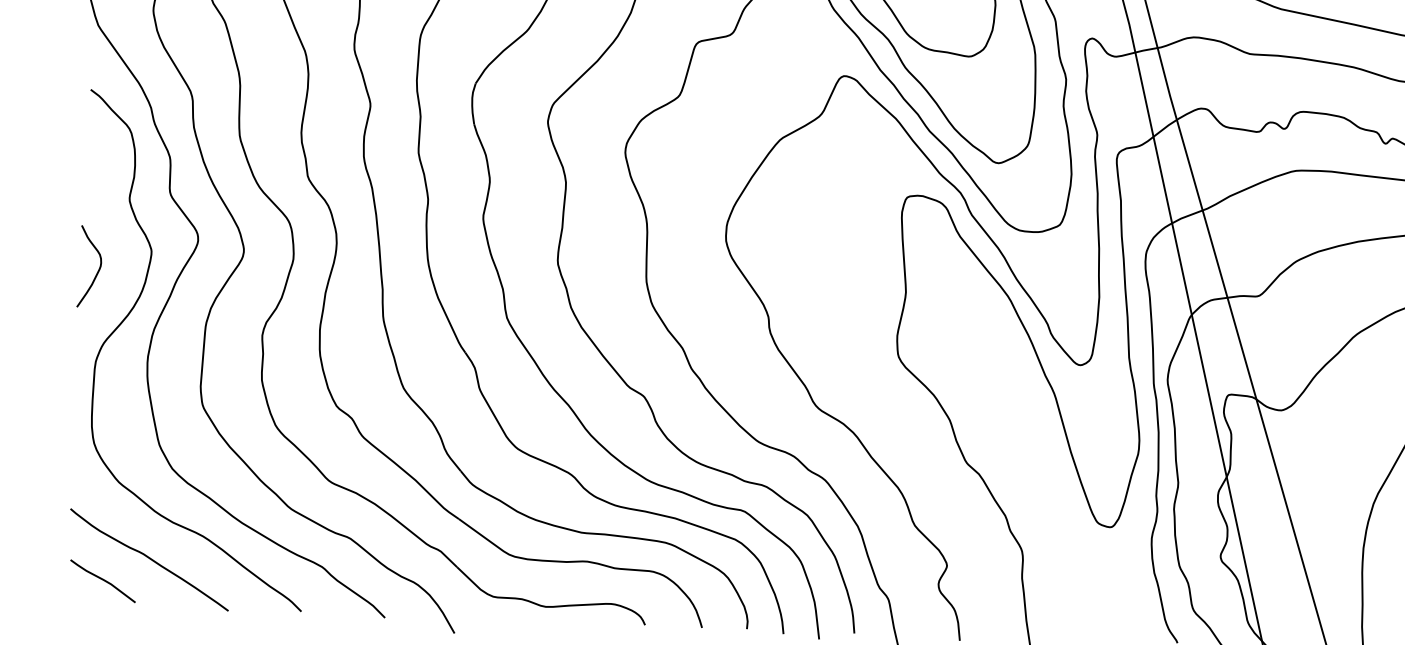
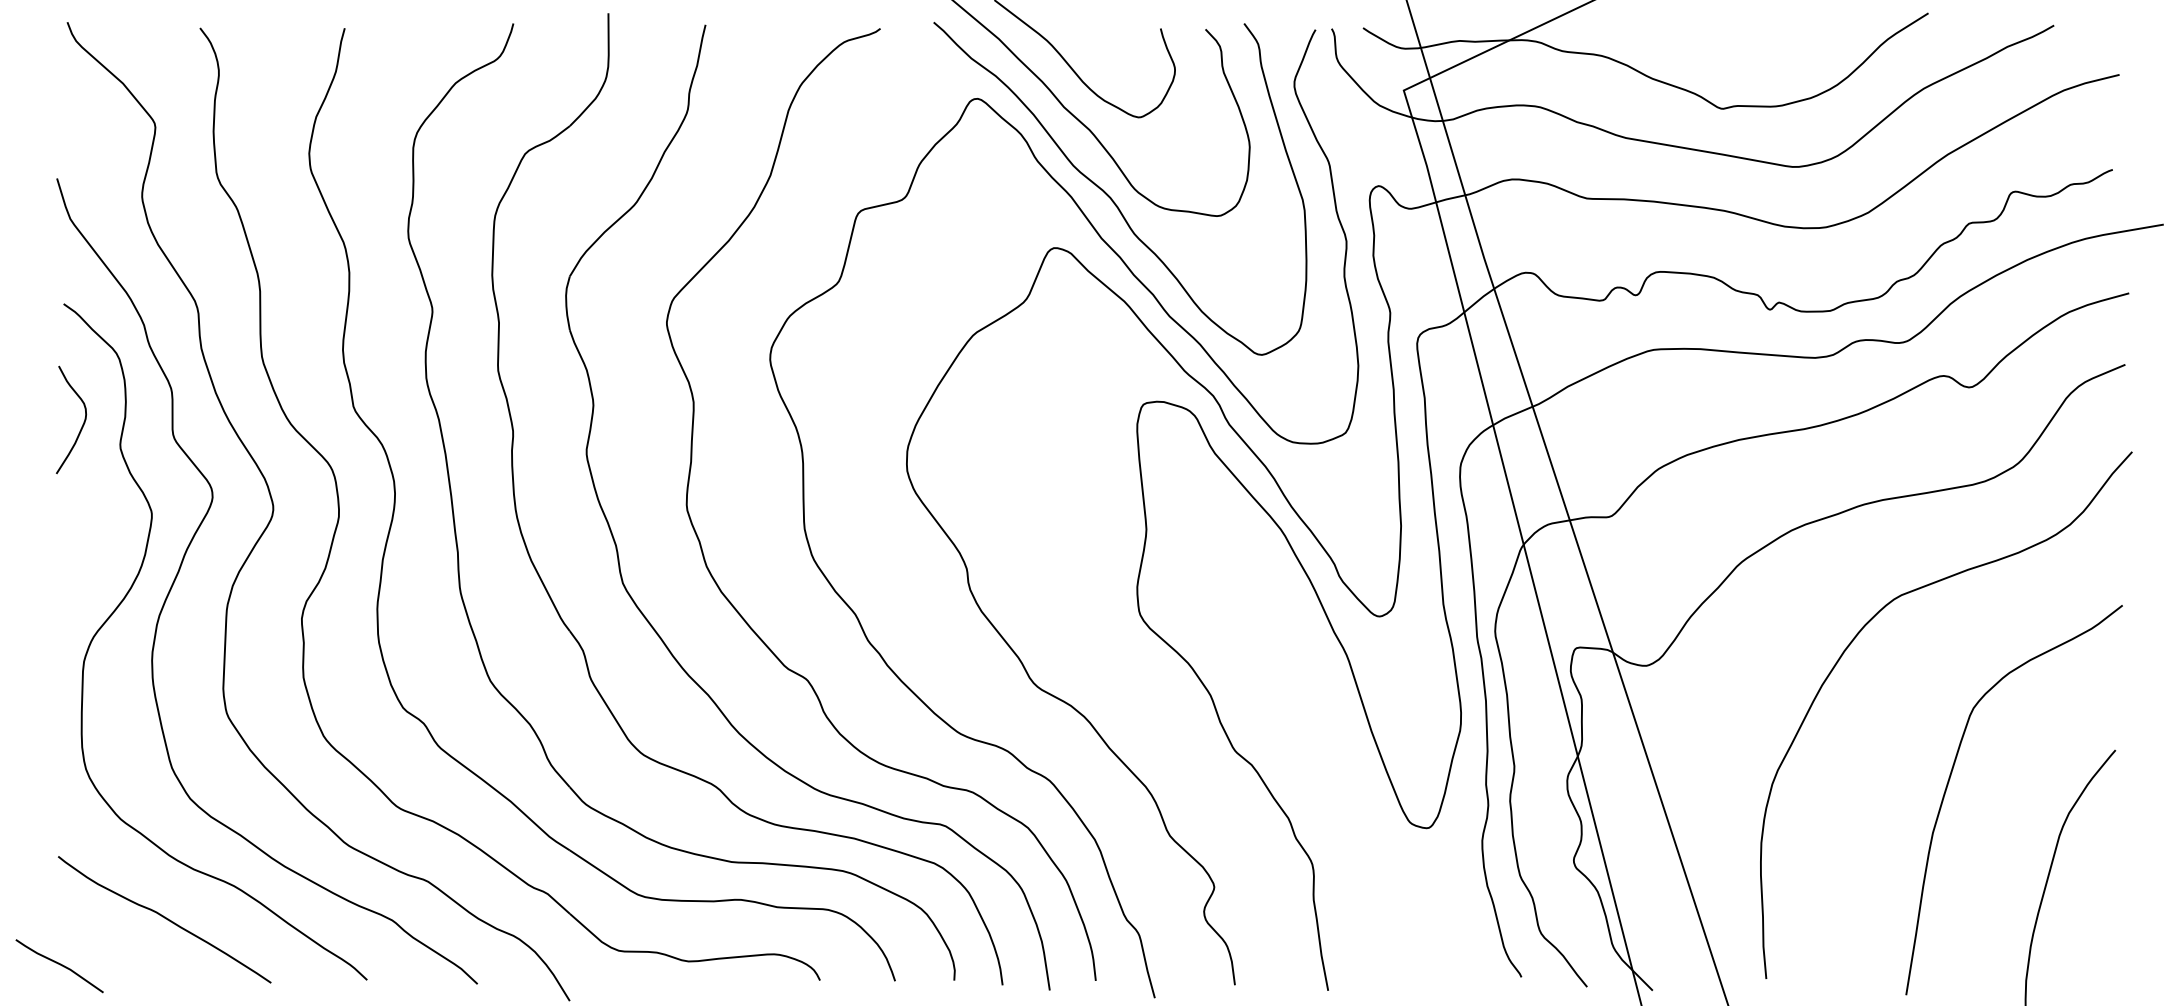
curve: (98, 270) -> (82, 424), moved
curve: (103, 580) -> (60, 965), moved

